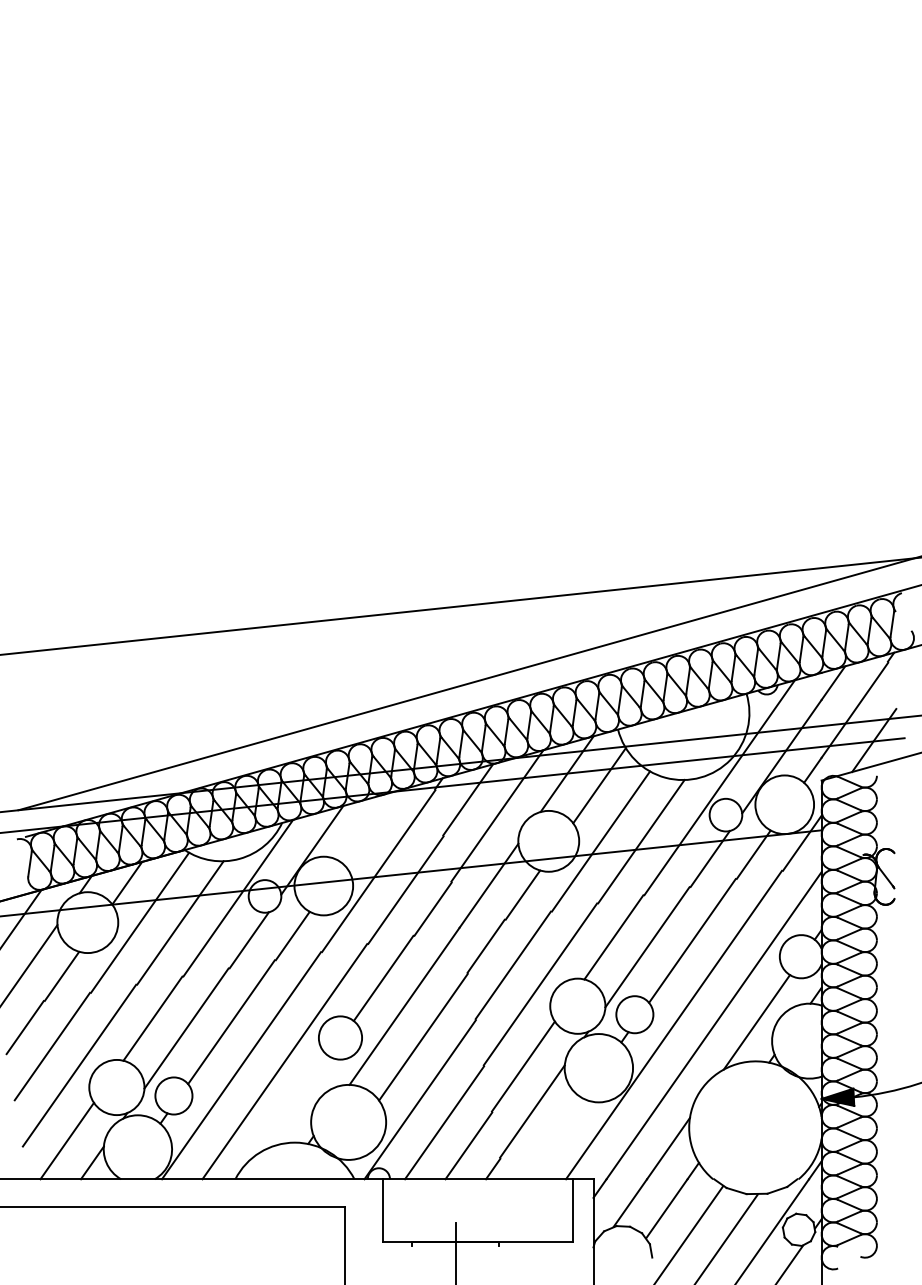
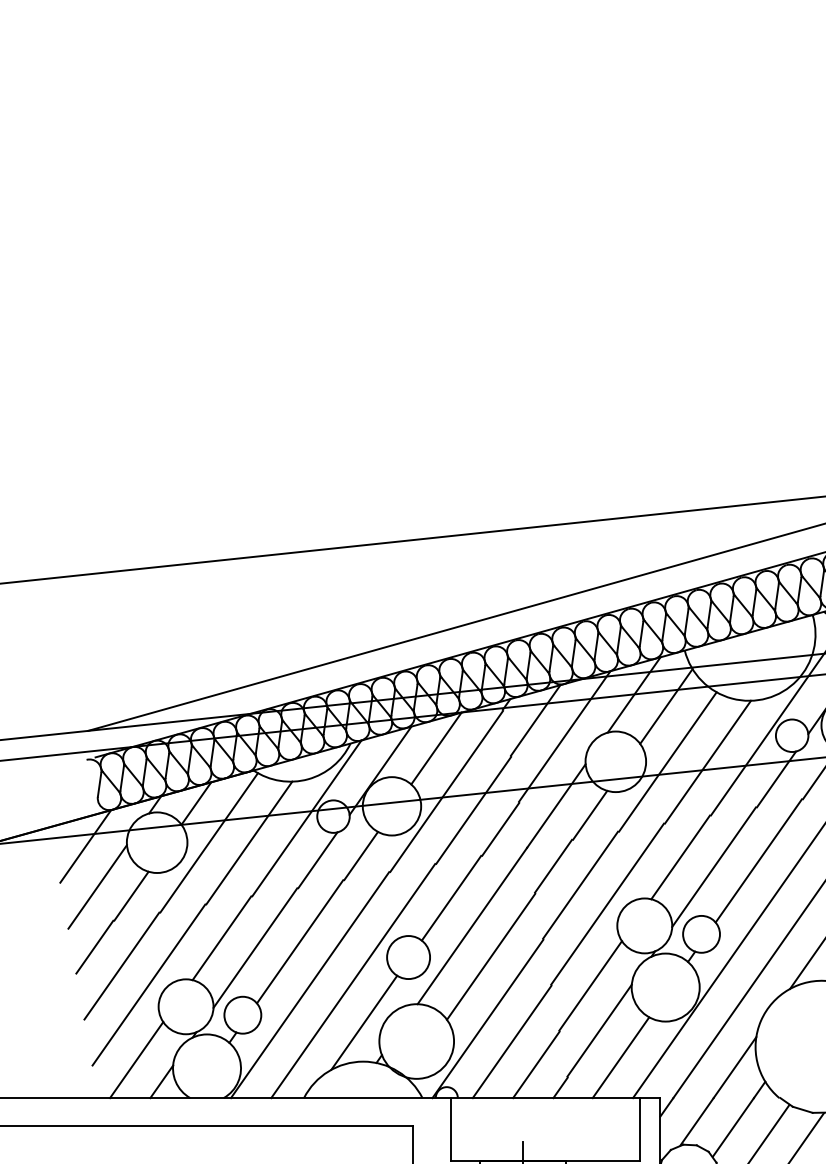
line: (368, 827) -> (436, 748), added
line: (295, 1103) -> (363, 1022), added
line: (553, 1138) -> (620, 1057), added

